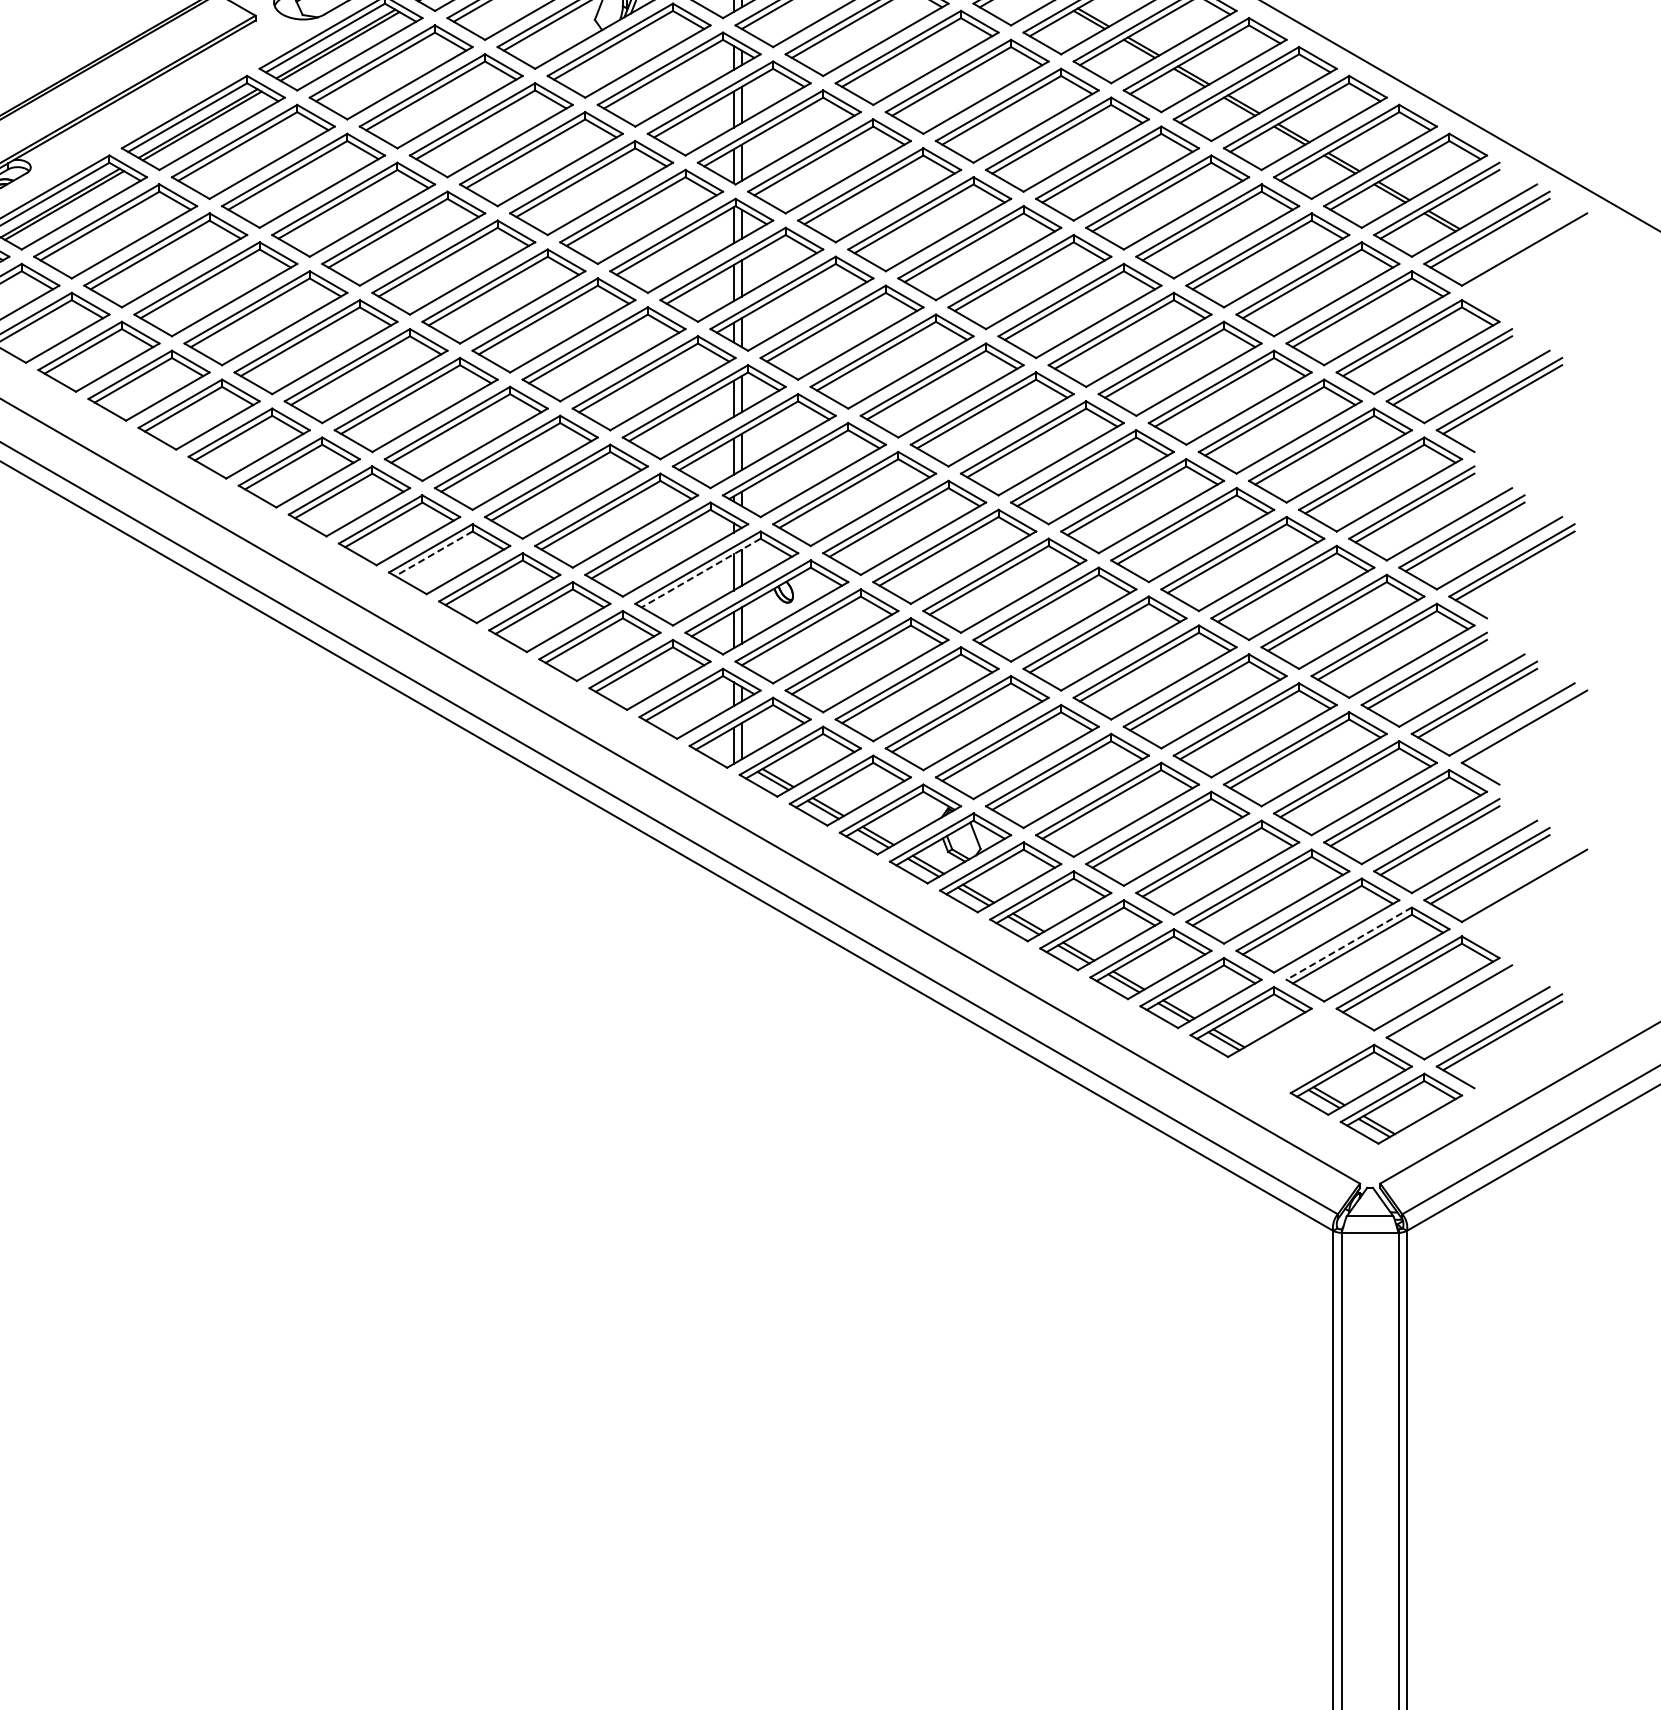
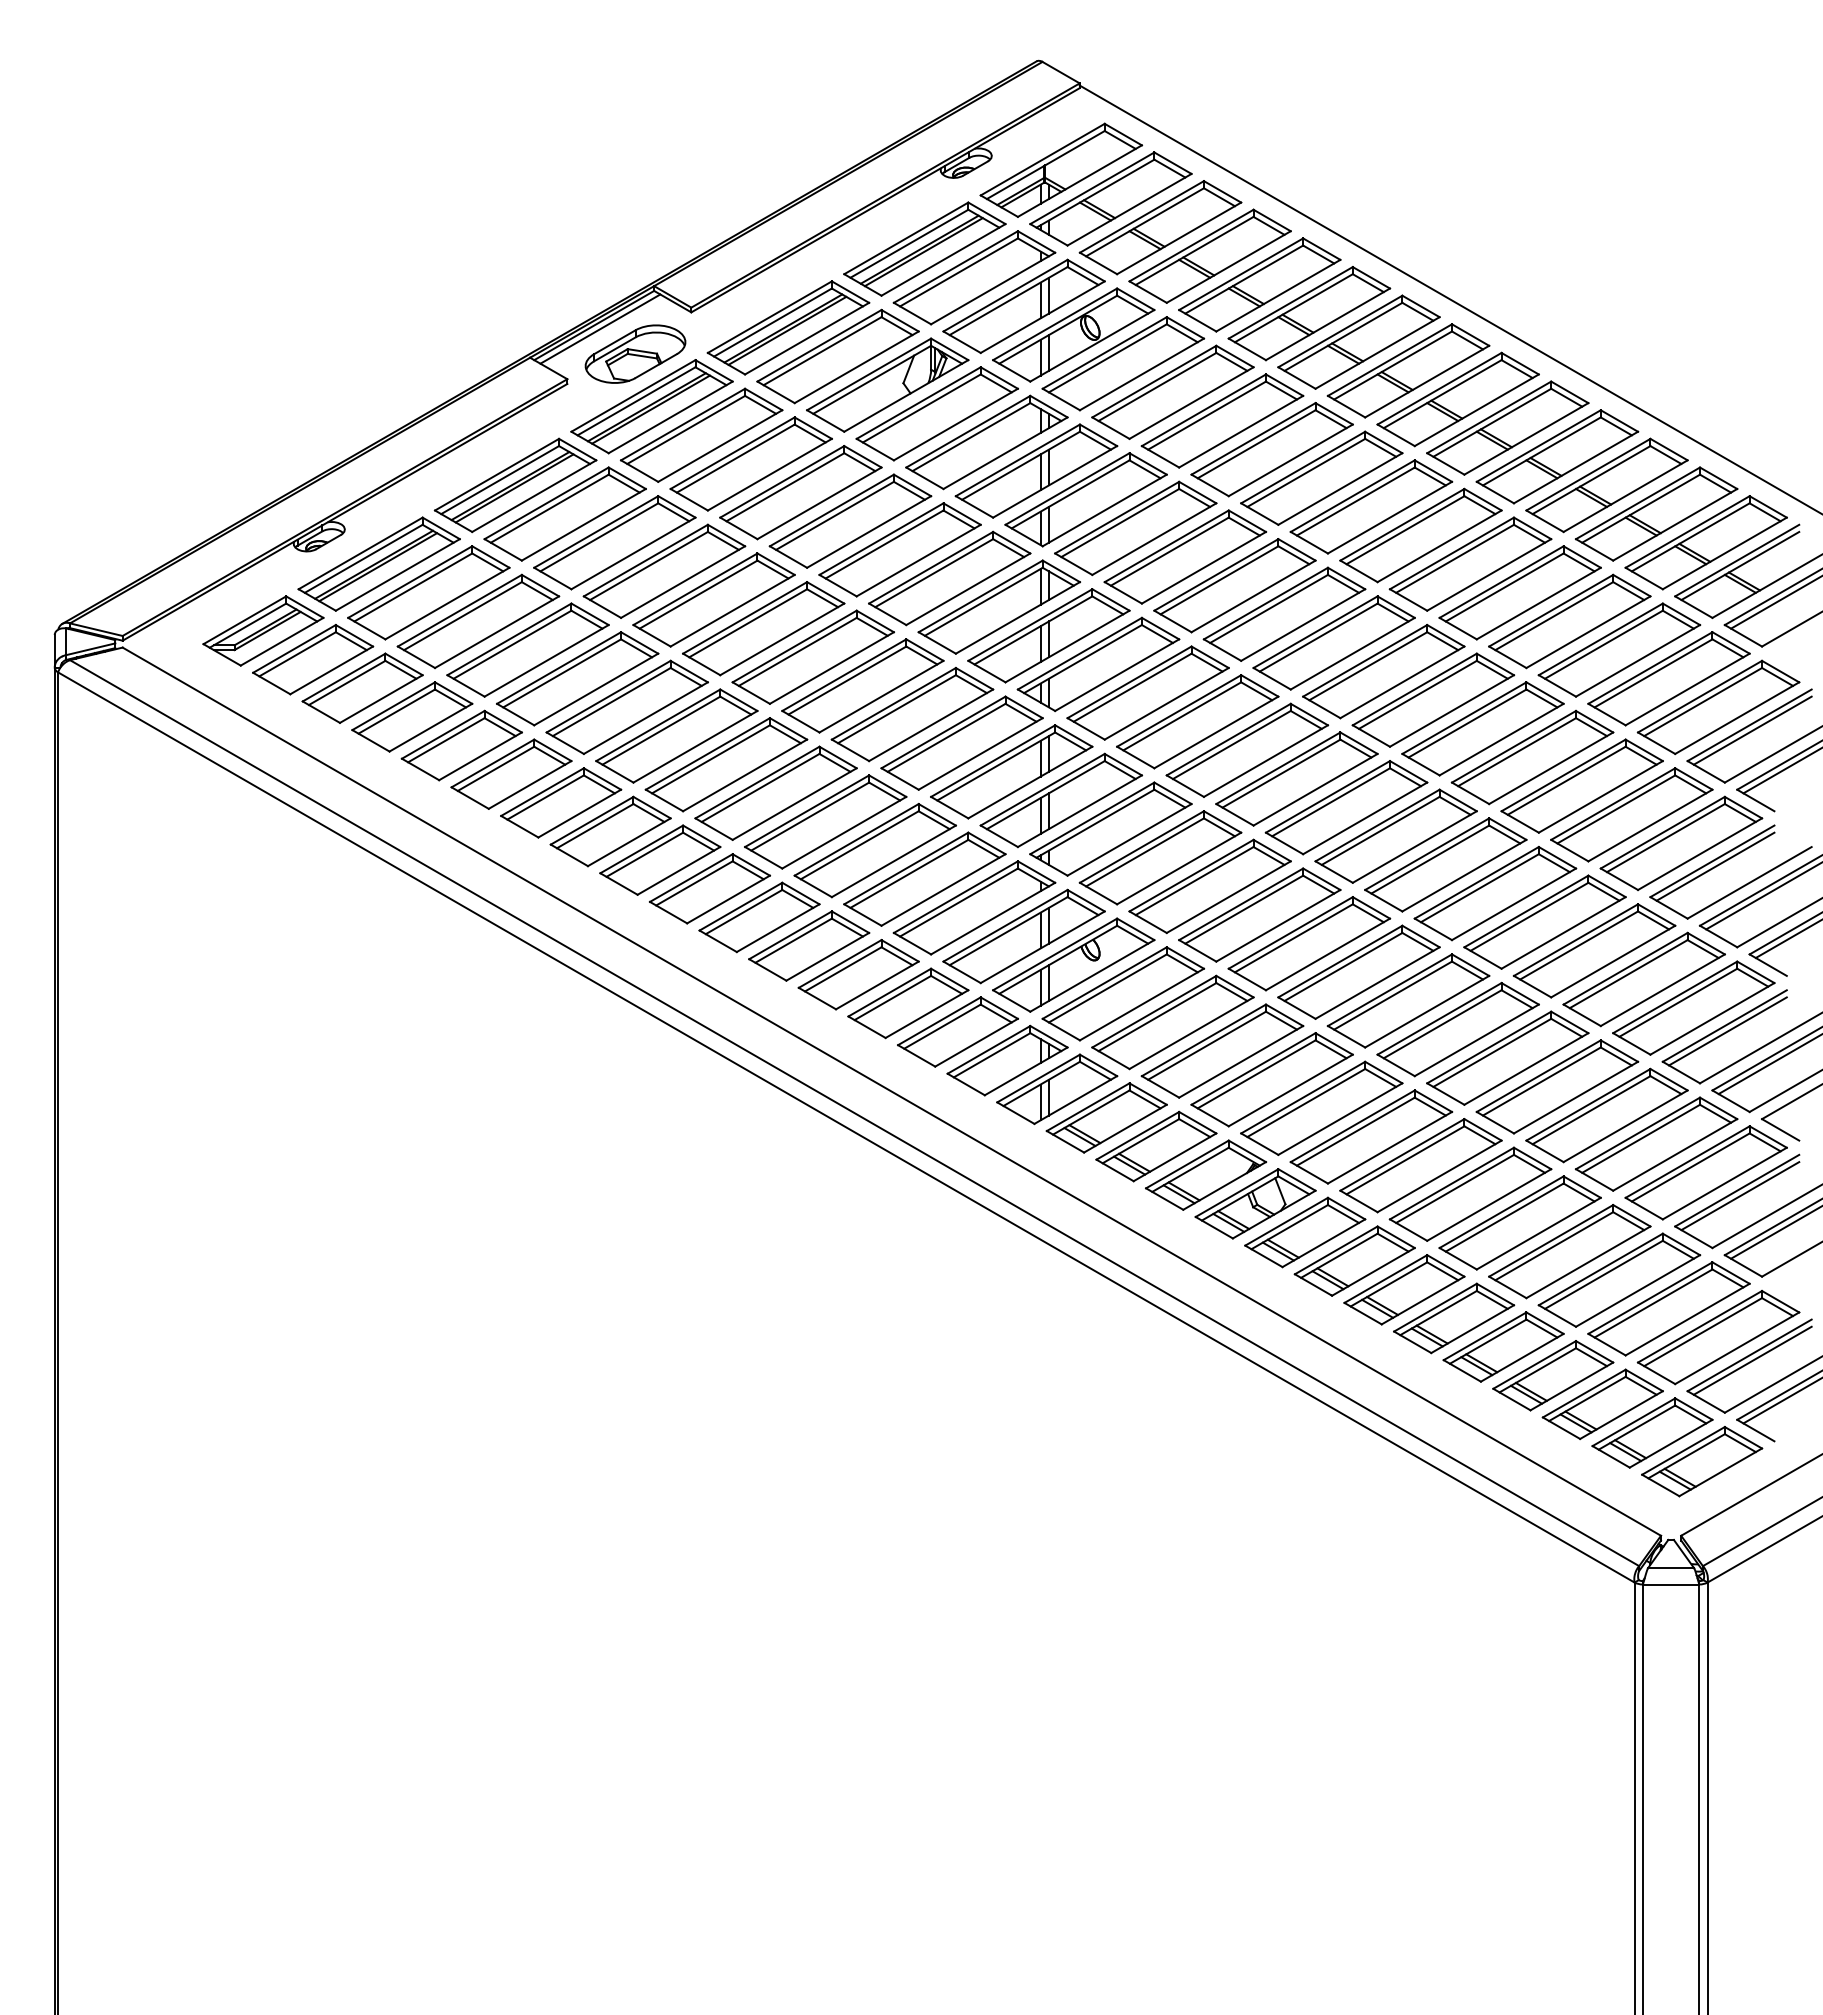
line: (433, 554) -> (743, 912), dashed -> solid
line: (701, 573) -> (1008, 931), dashed -> solid
line: (1349, 944) -> (1650, 1298), dashed -> solid
line: (1452, 1006) -> (1752, 1360), added
part: (1300, 1051) -> (1602, 1404), added

